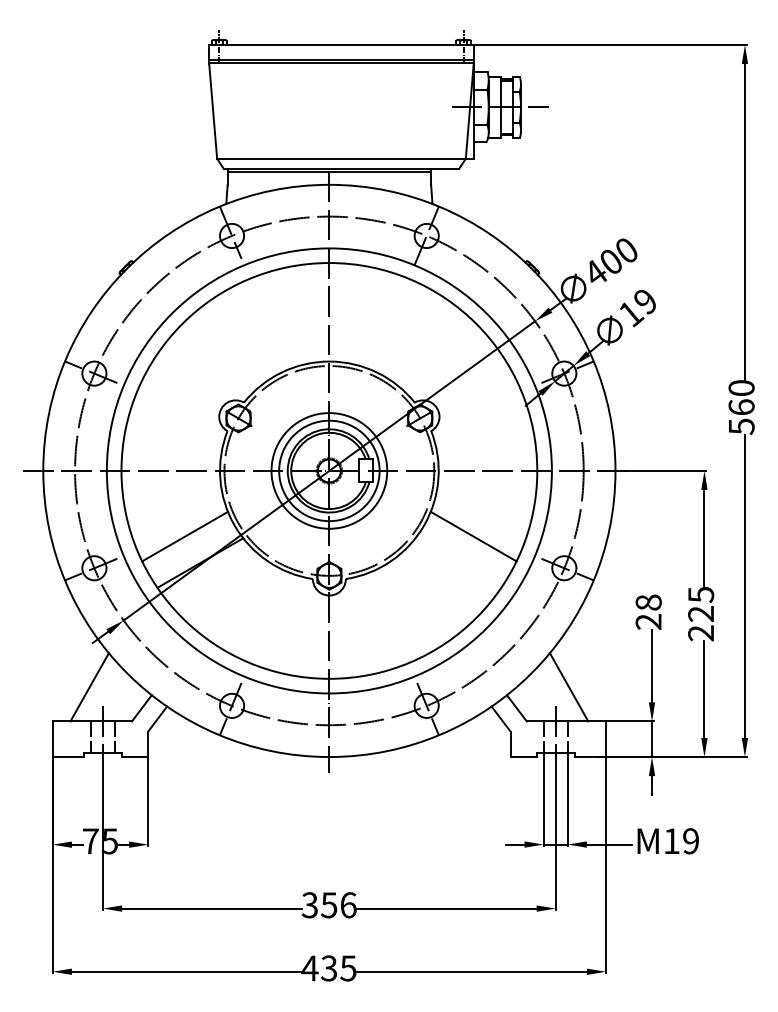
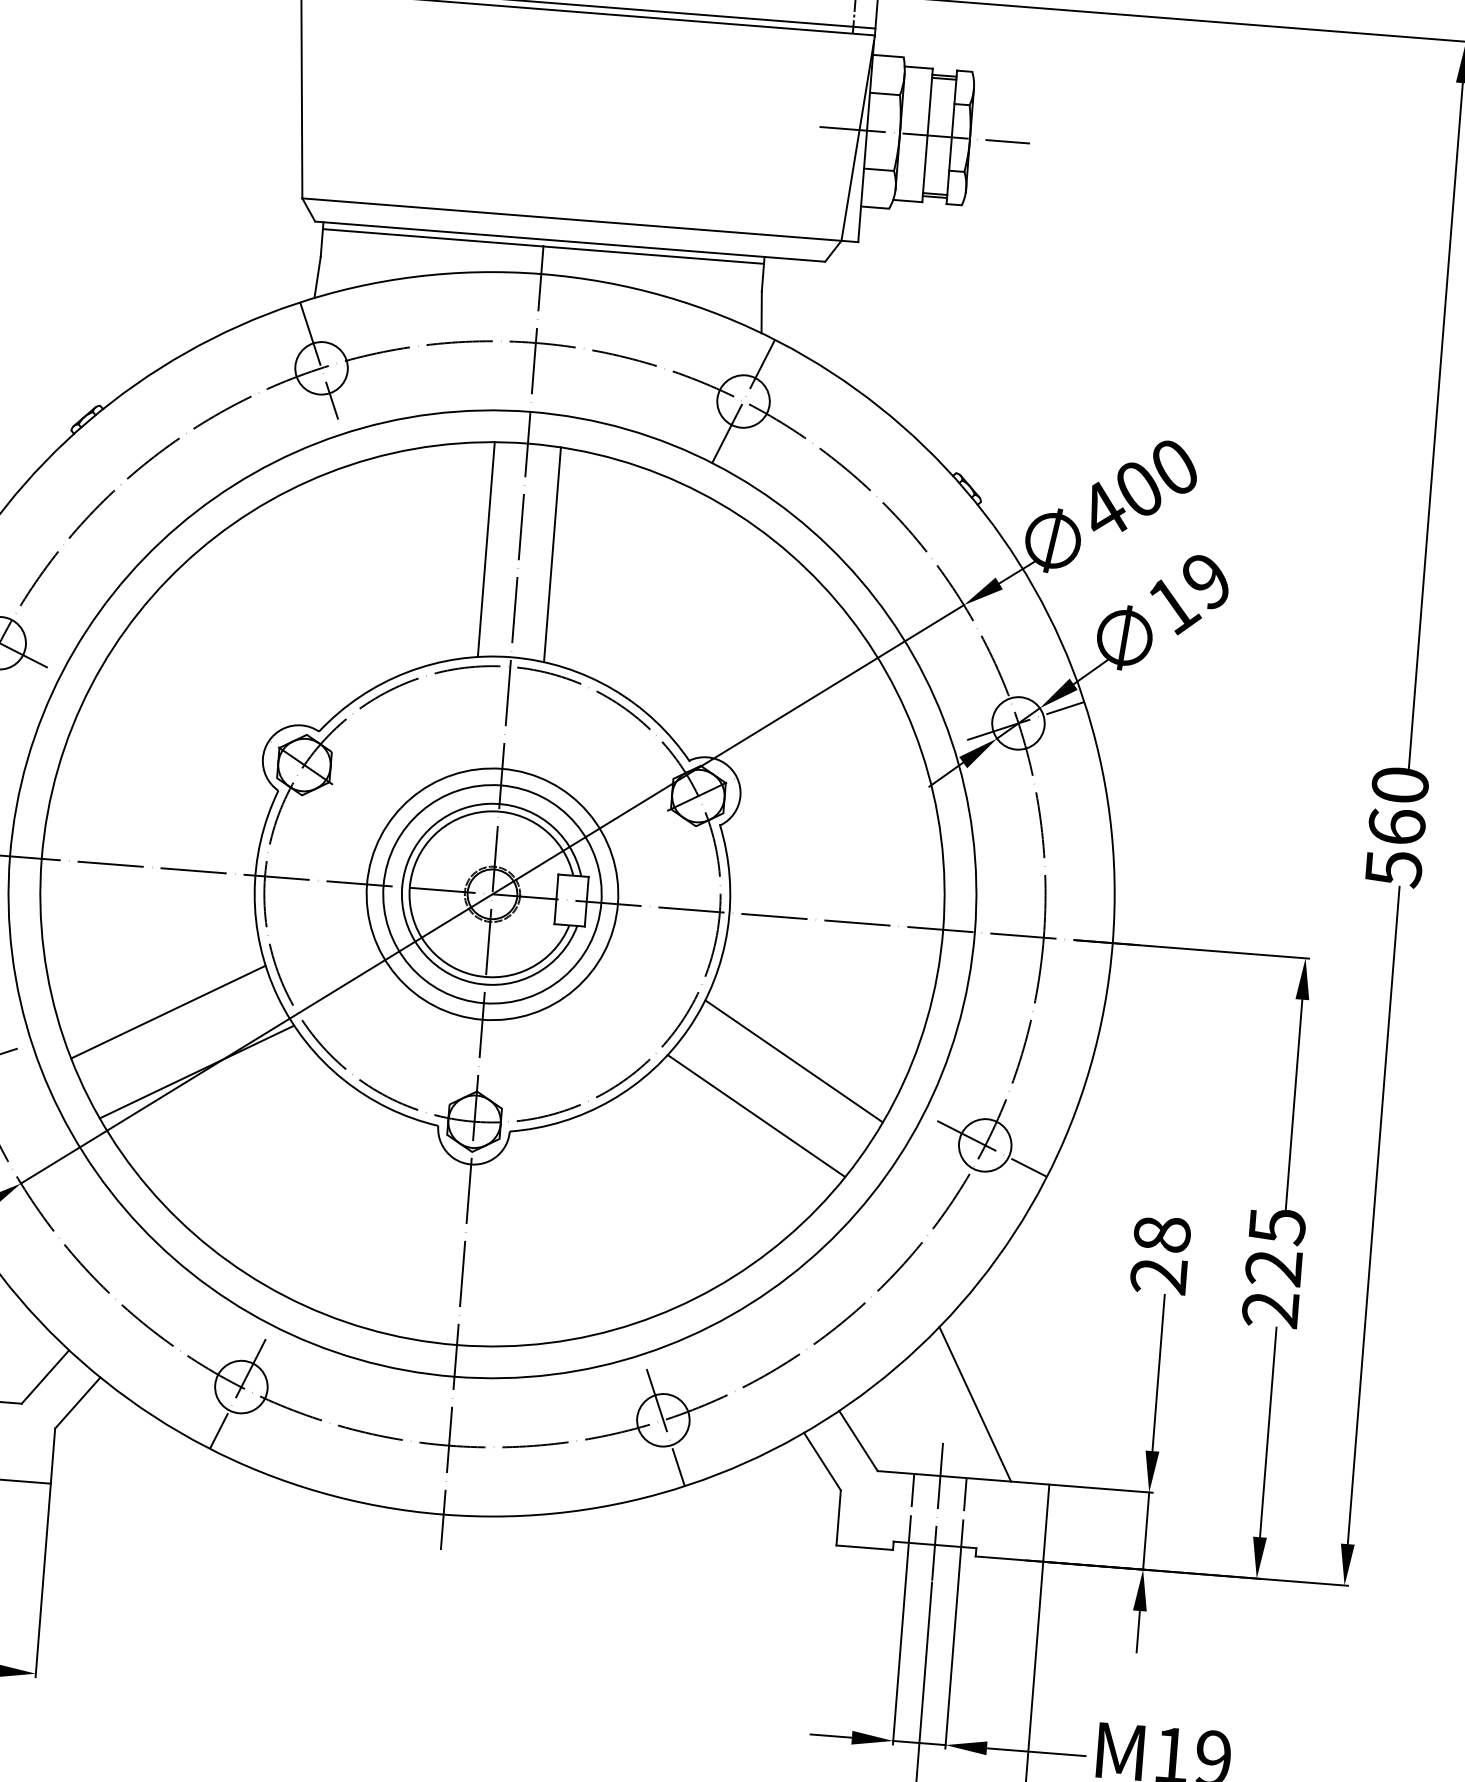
line: (314, 312) -> (487, 548), added
line: (344, 312) -> (552, 553), added
line: (458, 562) -> (756, 1114), added

